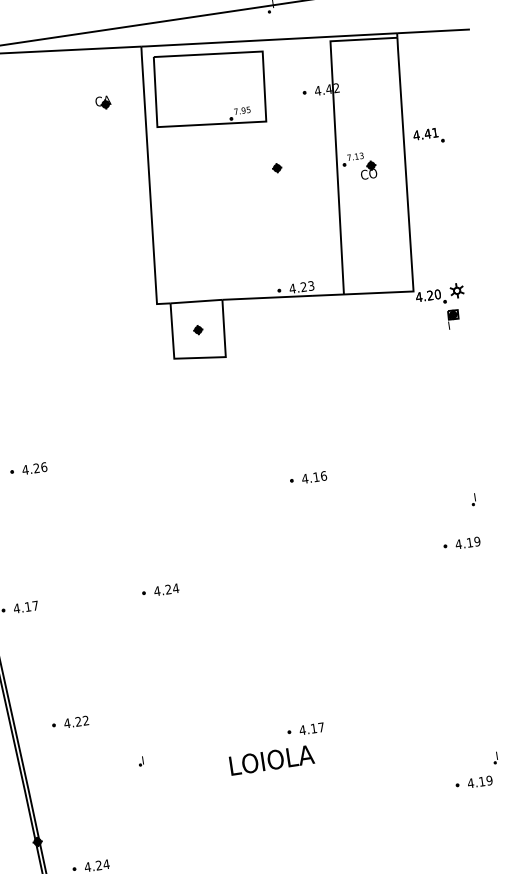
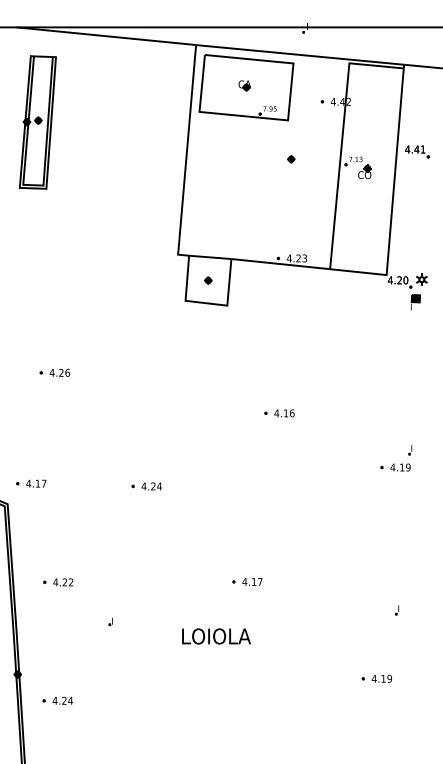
part: (102, 102) -> (244, 85), moved
part: (461, 543) -> (395, 467), moved
part: (305, 729) -> (247, 581), moved
part: (494, 758) -> (396, 610), moved

